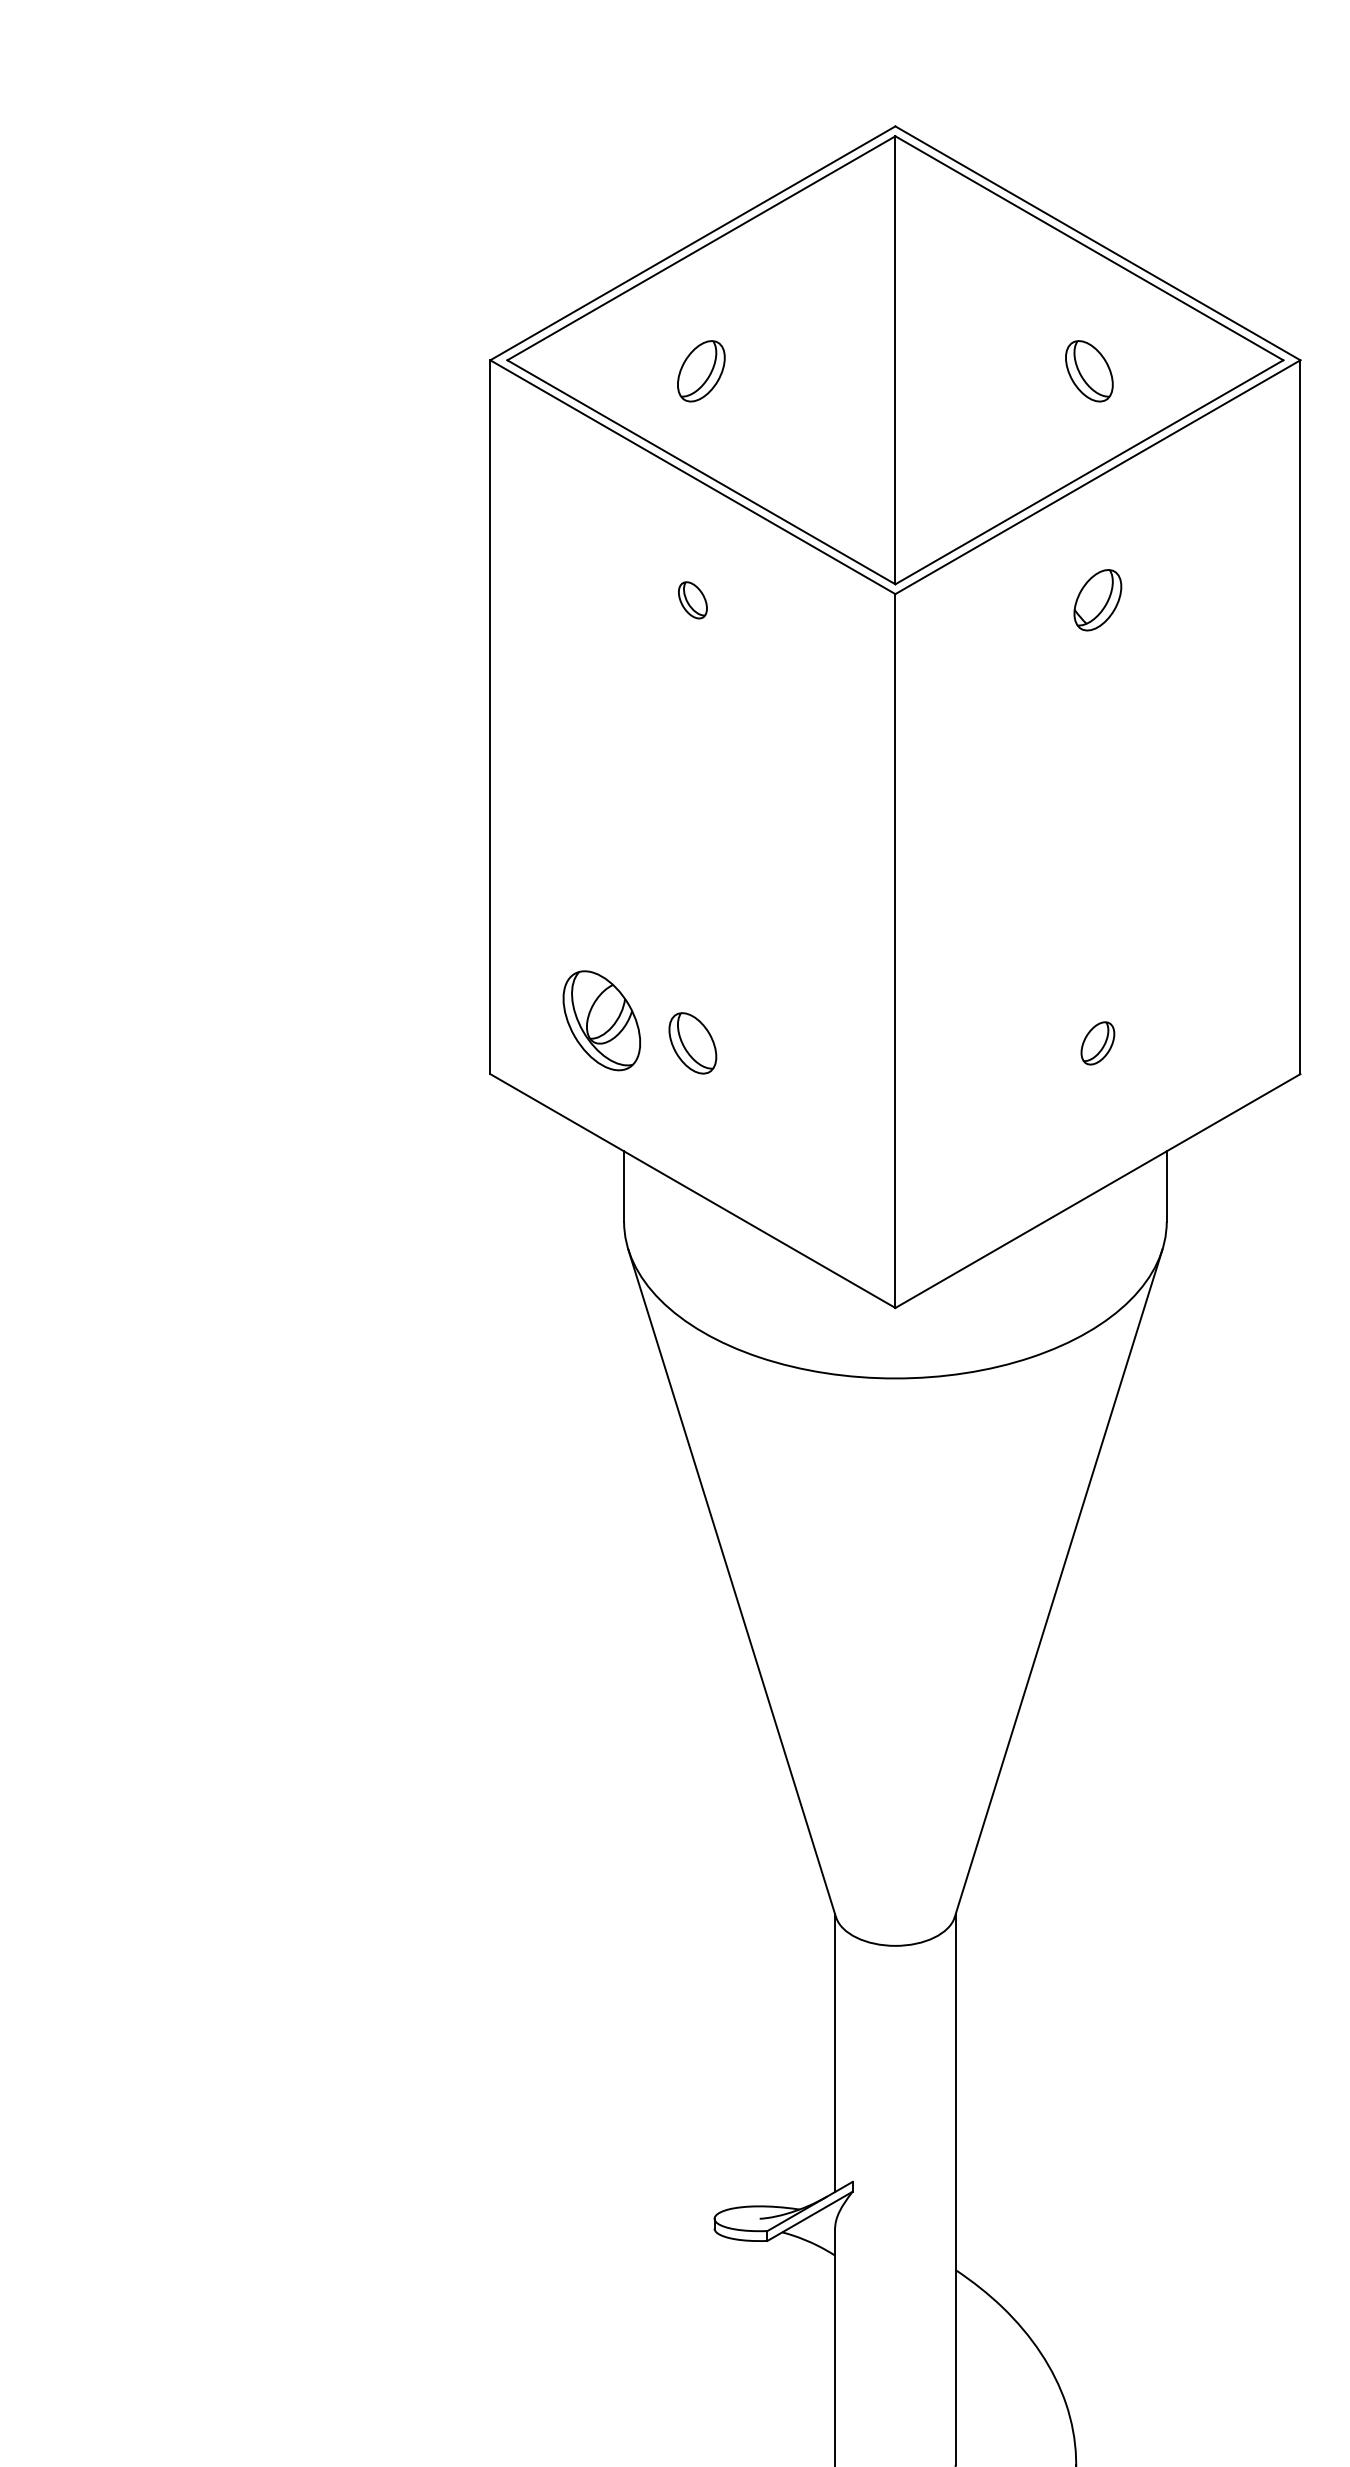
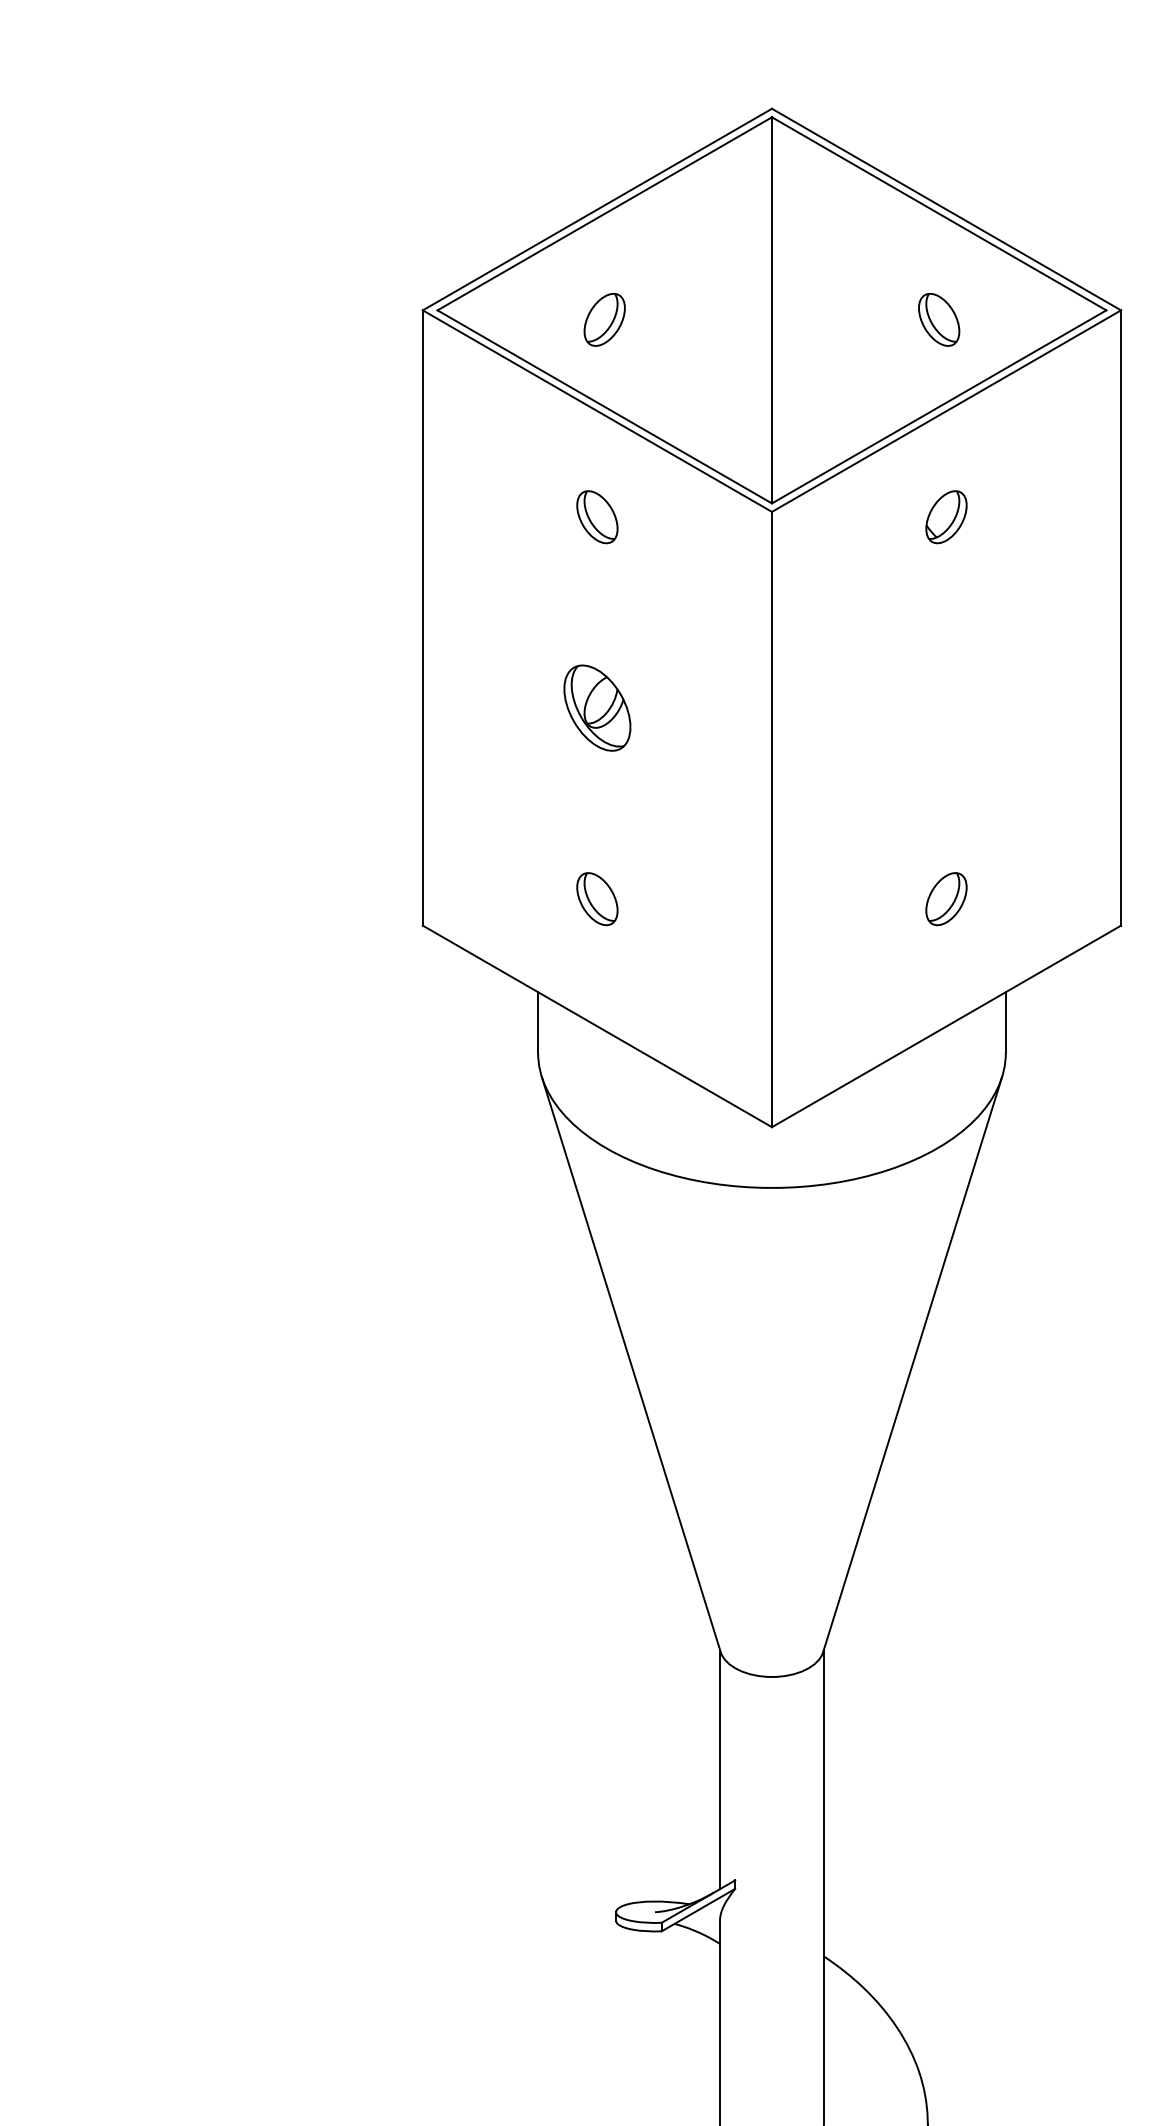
part: (692, 600) -> (597, 517), size x1.67
part: (601, 1020) -> (597, 707), moved
part: (1097, 1043) -> (946, 899), size x1.43

